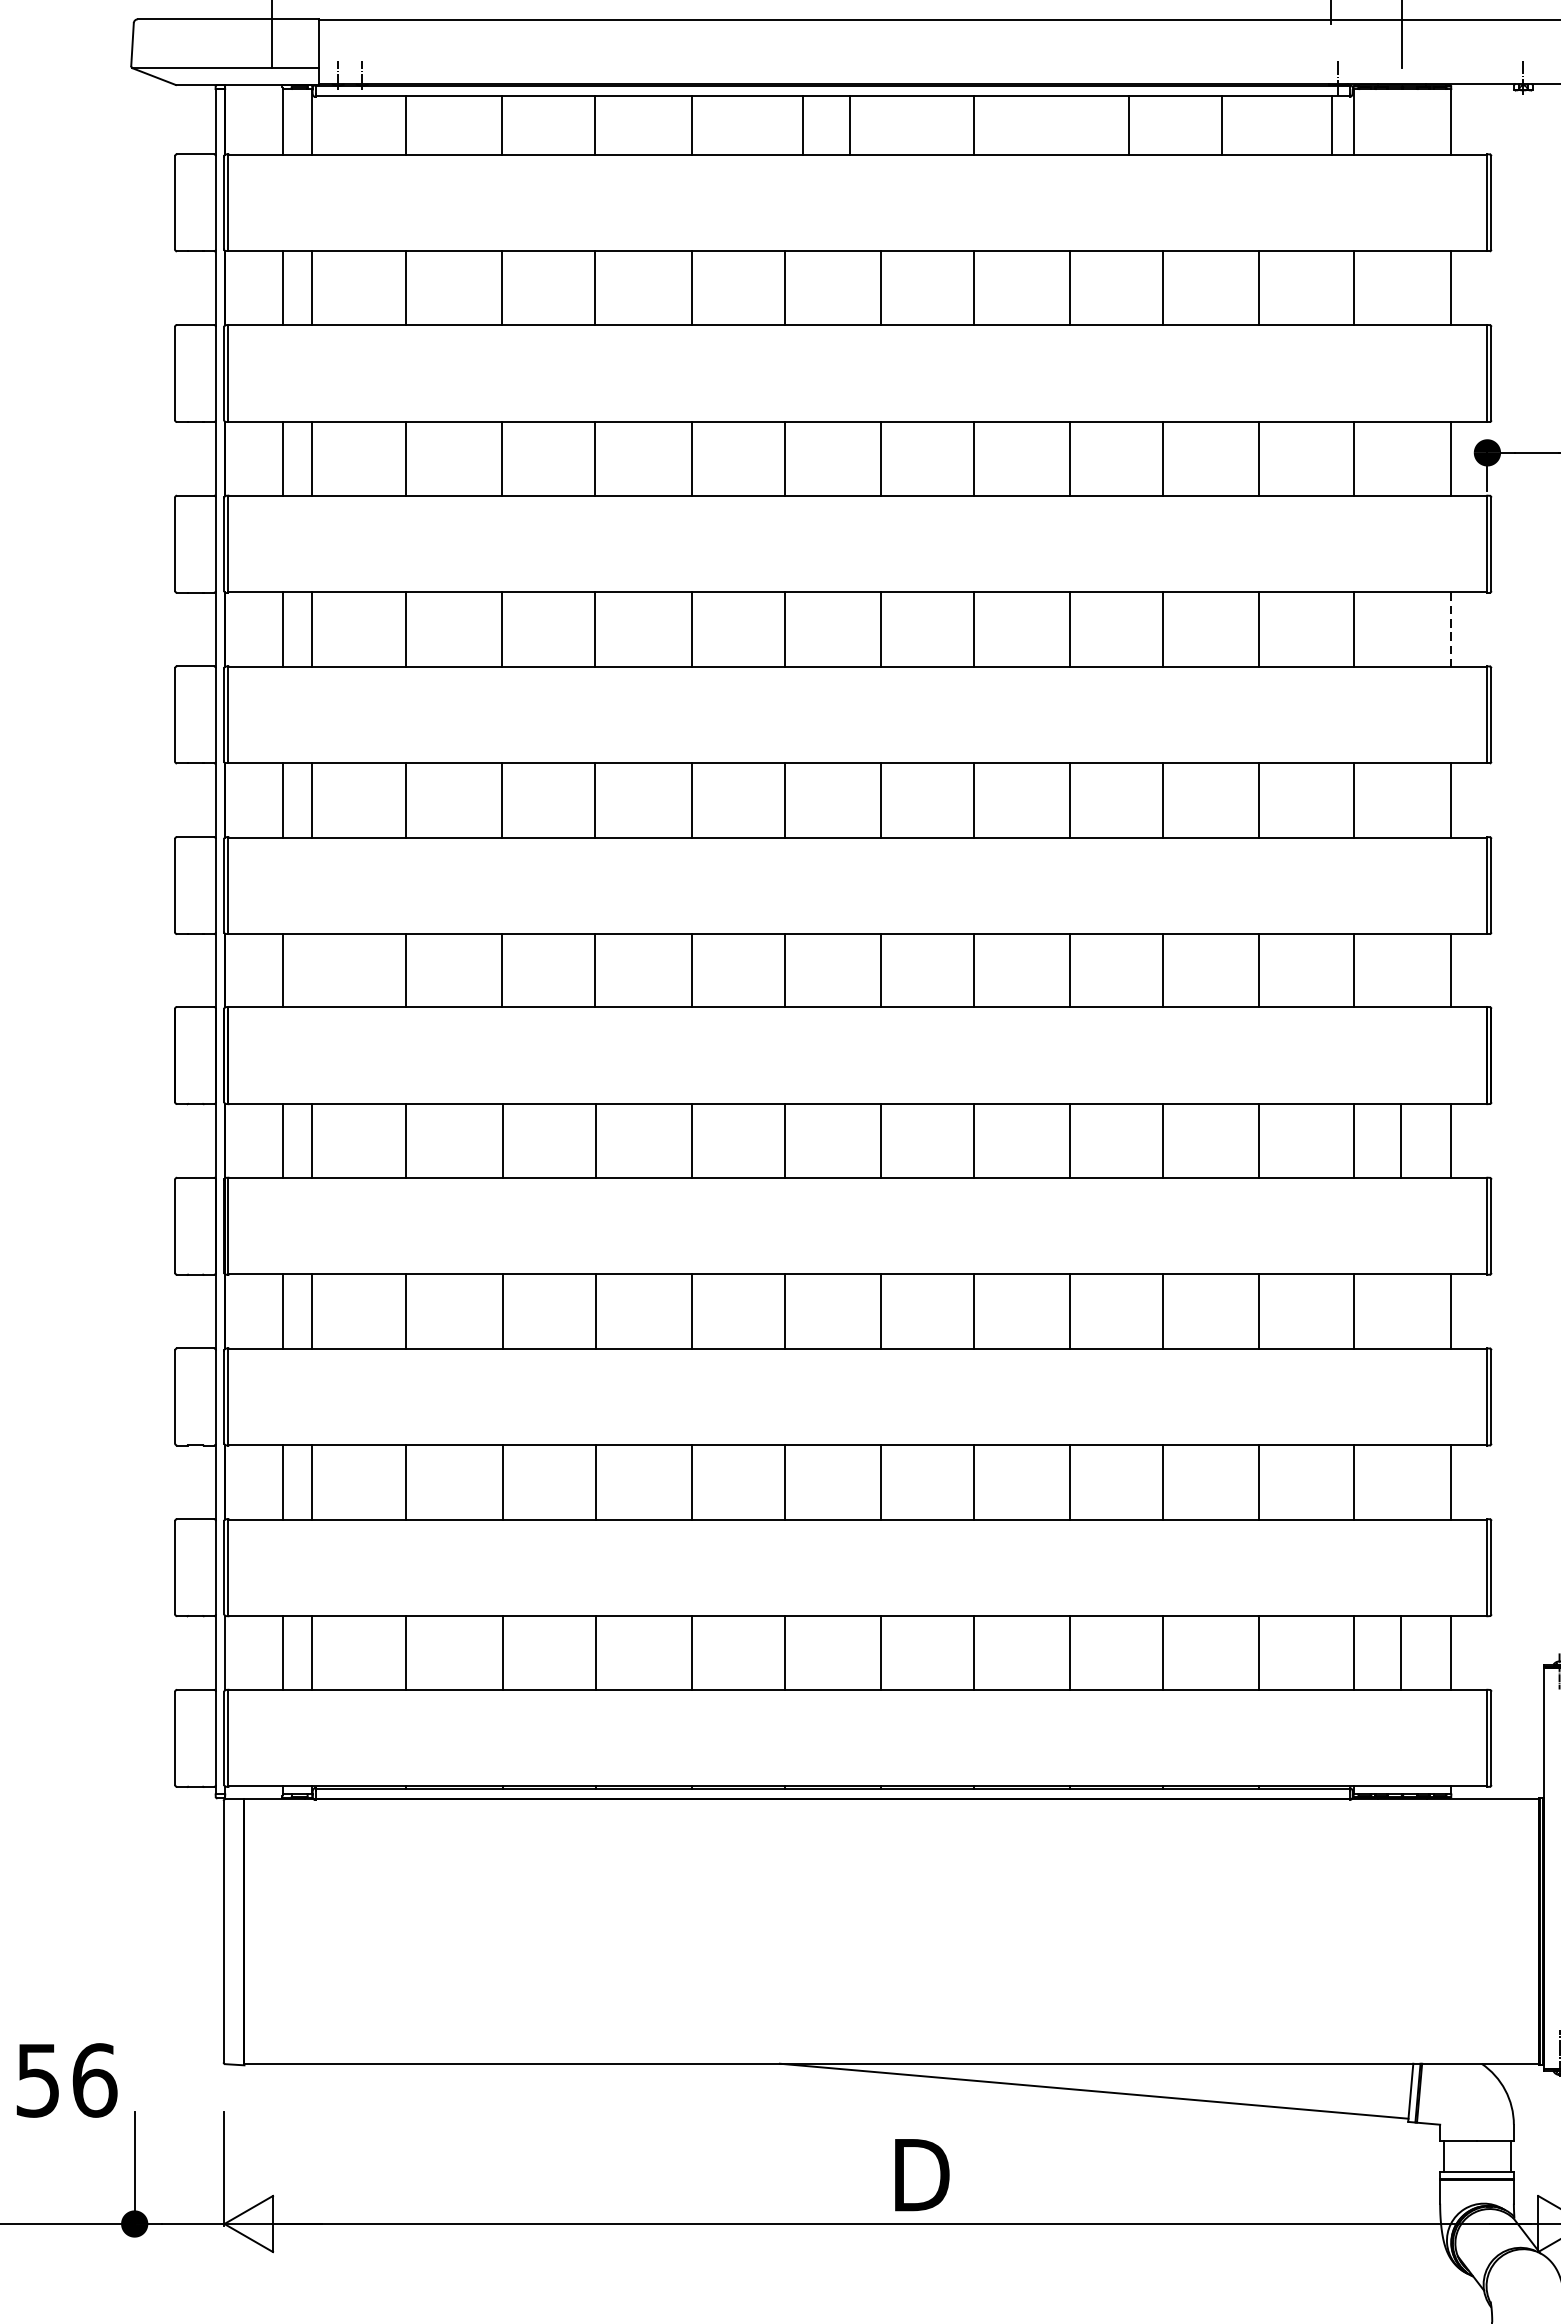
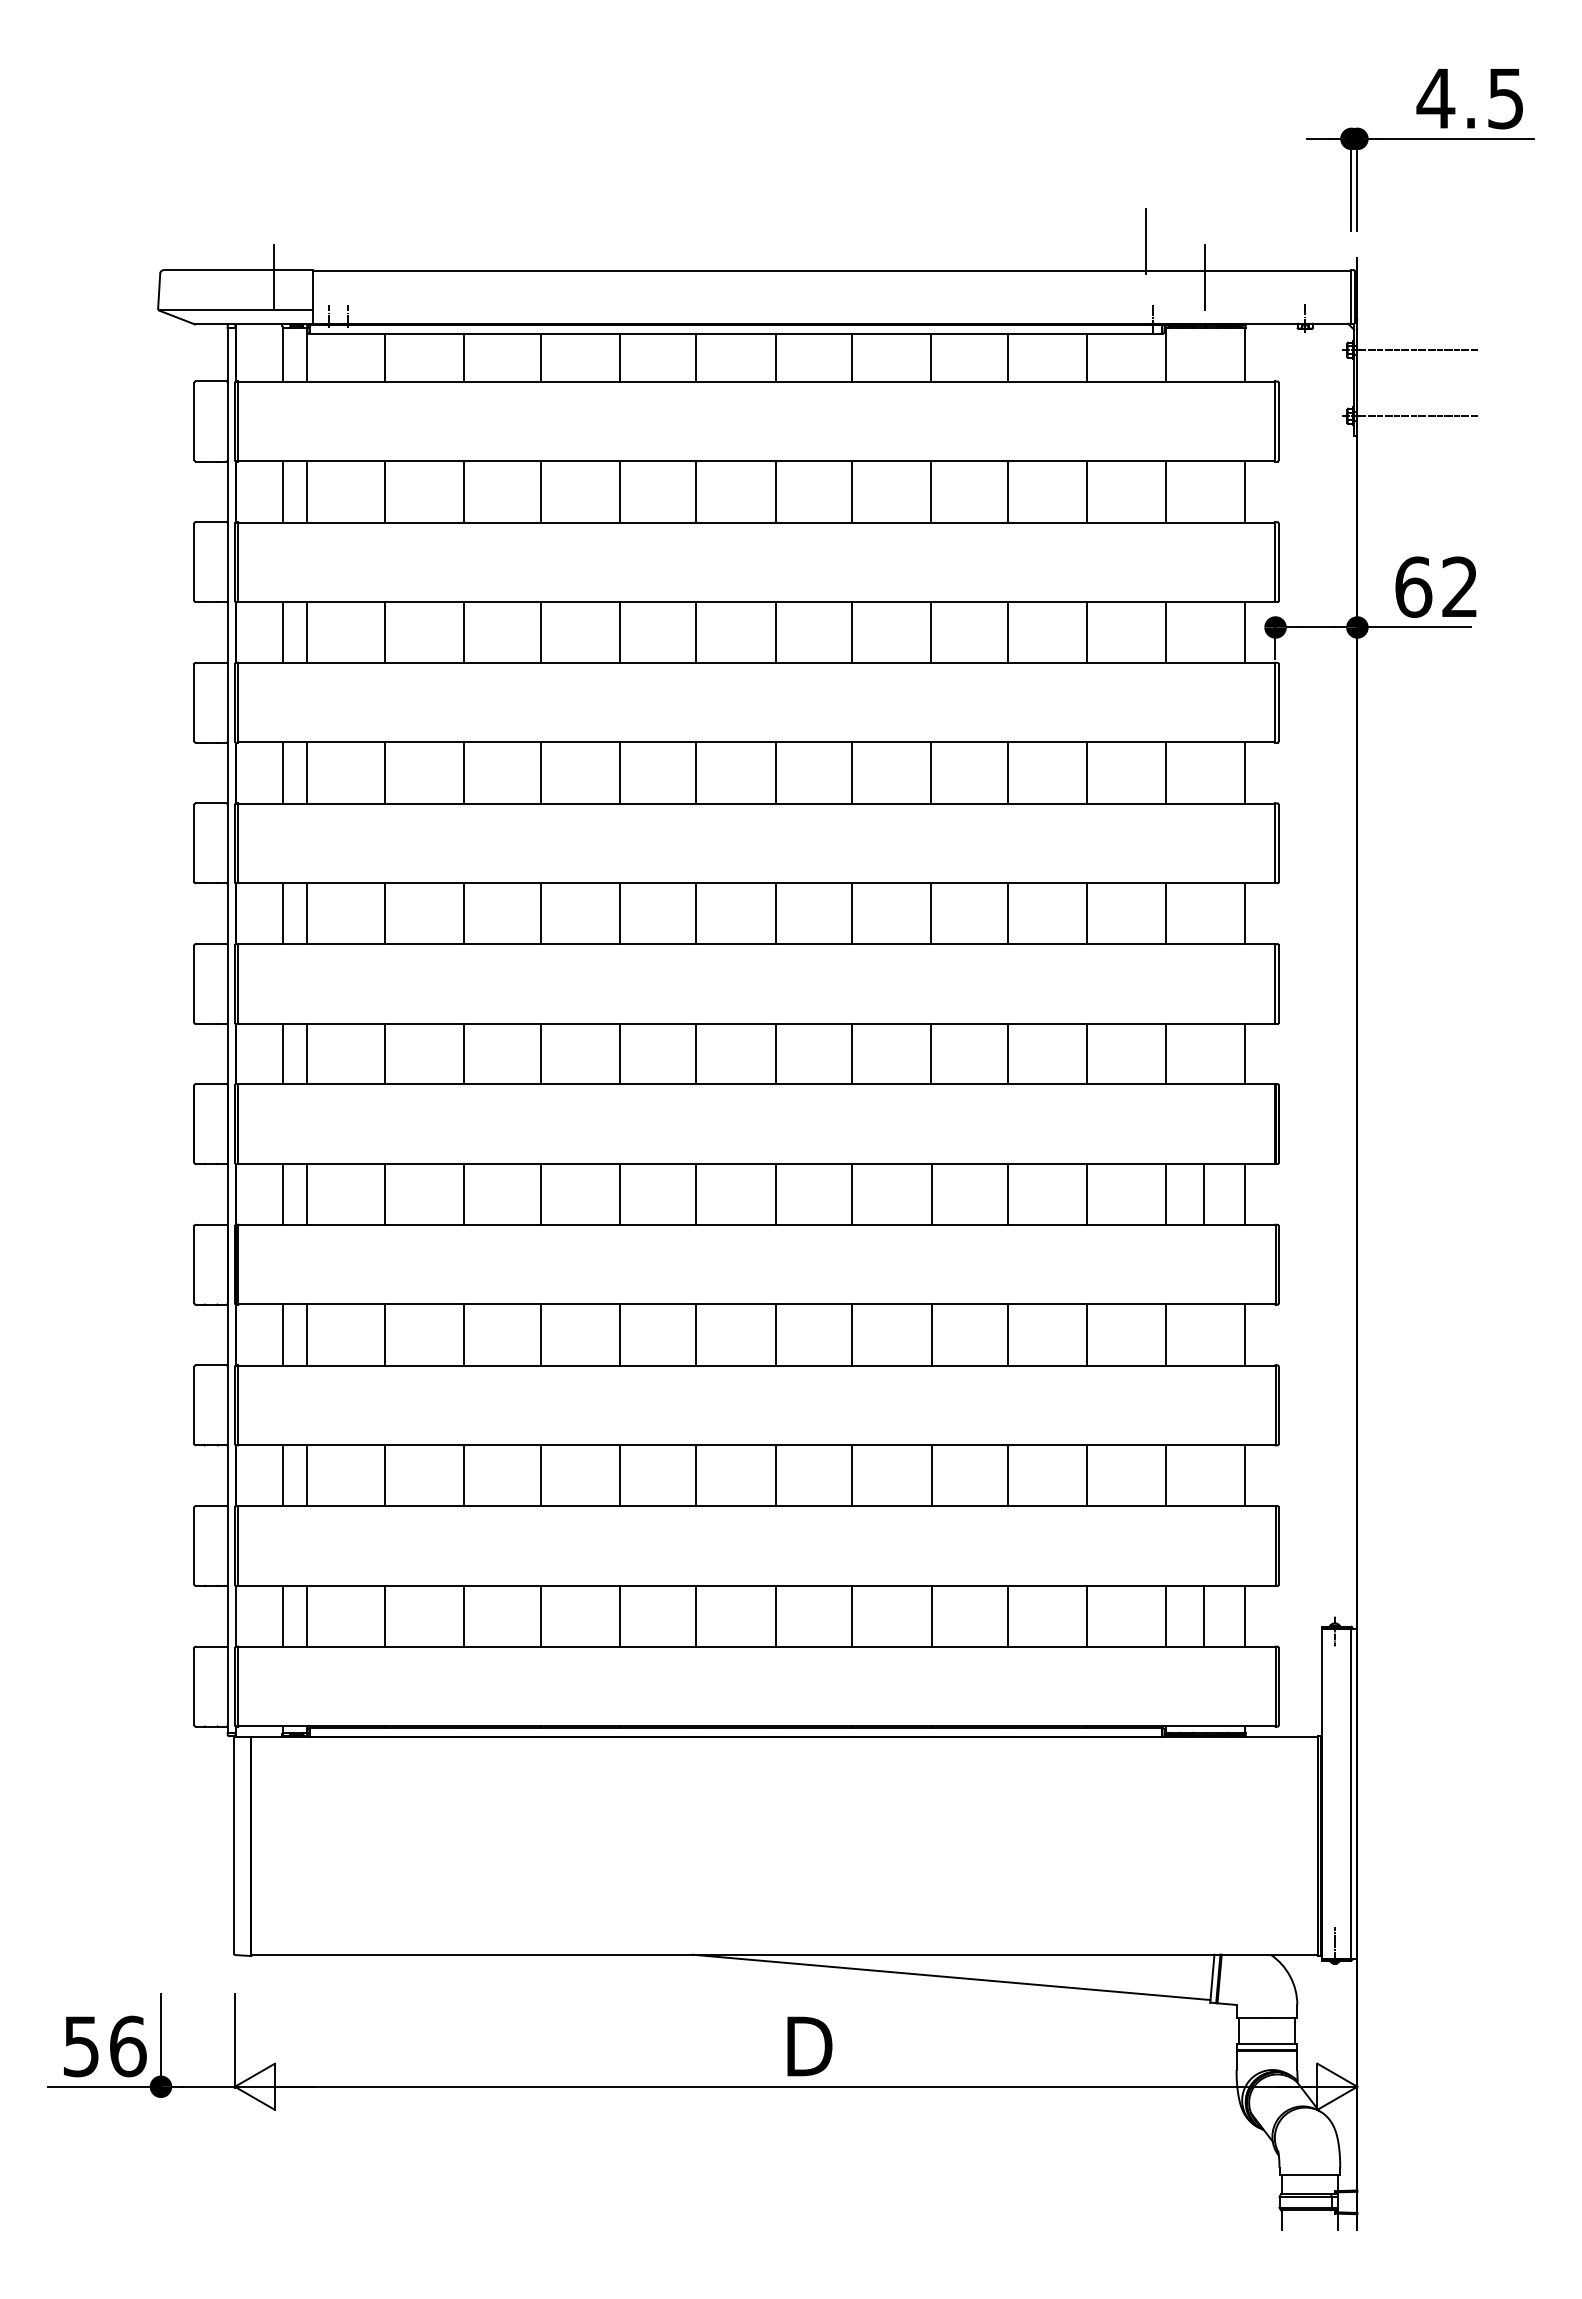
line: (802, 125) -> (775, 357), moved
line: (850, 125) -> (696, 357), moved
line: (1129, 125) -> (931, 357), moved
line: (1222, 125) -> (1008, 357), moved
line: (1332, 125) -> (1087, 357), moved
line: (1450, 630) -> (1245, 773), dashed -> solid
line: (311, 969) -> (306, 1053), added
text: (67, 2080) -> (105, 2046), moved

